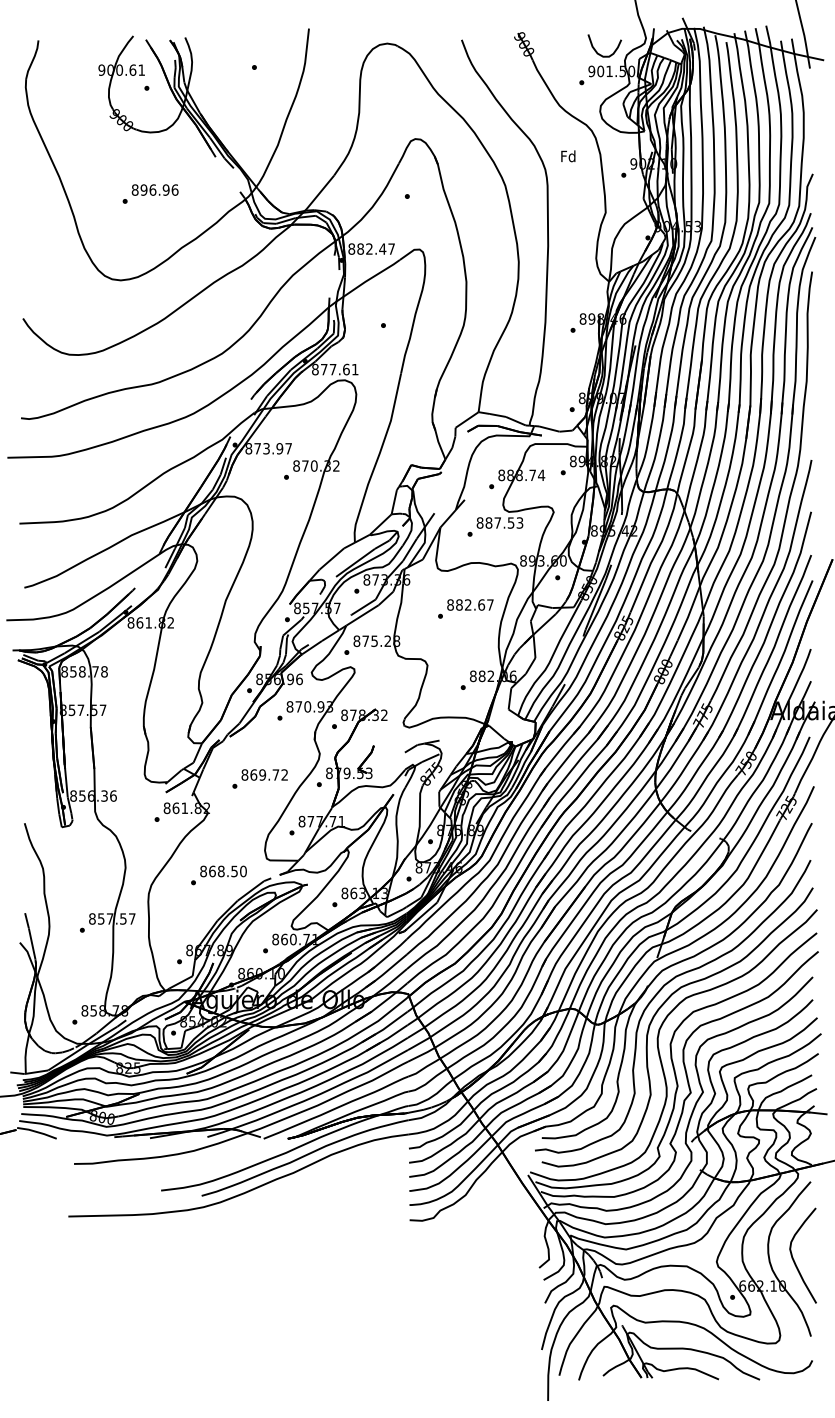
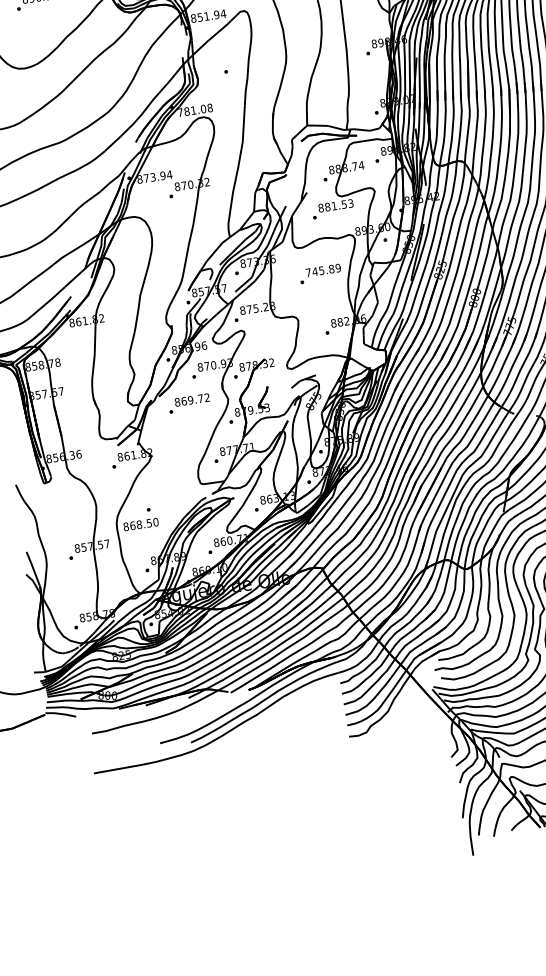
text: (376, 248) -> (212, 15), 882.47 -> 851.94
text: (335, 369) -> (195, 110), 877.61 -> 781.08
text: (288, 448) -> (169, 174), 873.97 -> 873.94
text: (497, 522) -> (334, 205), 887.53 -> 881.53
text: (470, 604) -> (323, 270), 882.67 -> 745.89
text: (259, 778) -> (188, 403), moved
text: (223, 871) -> (141, 524), moved

